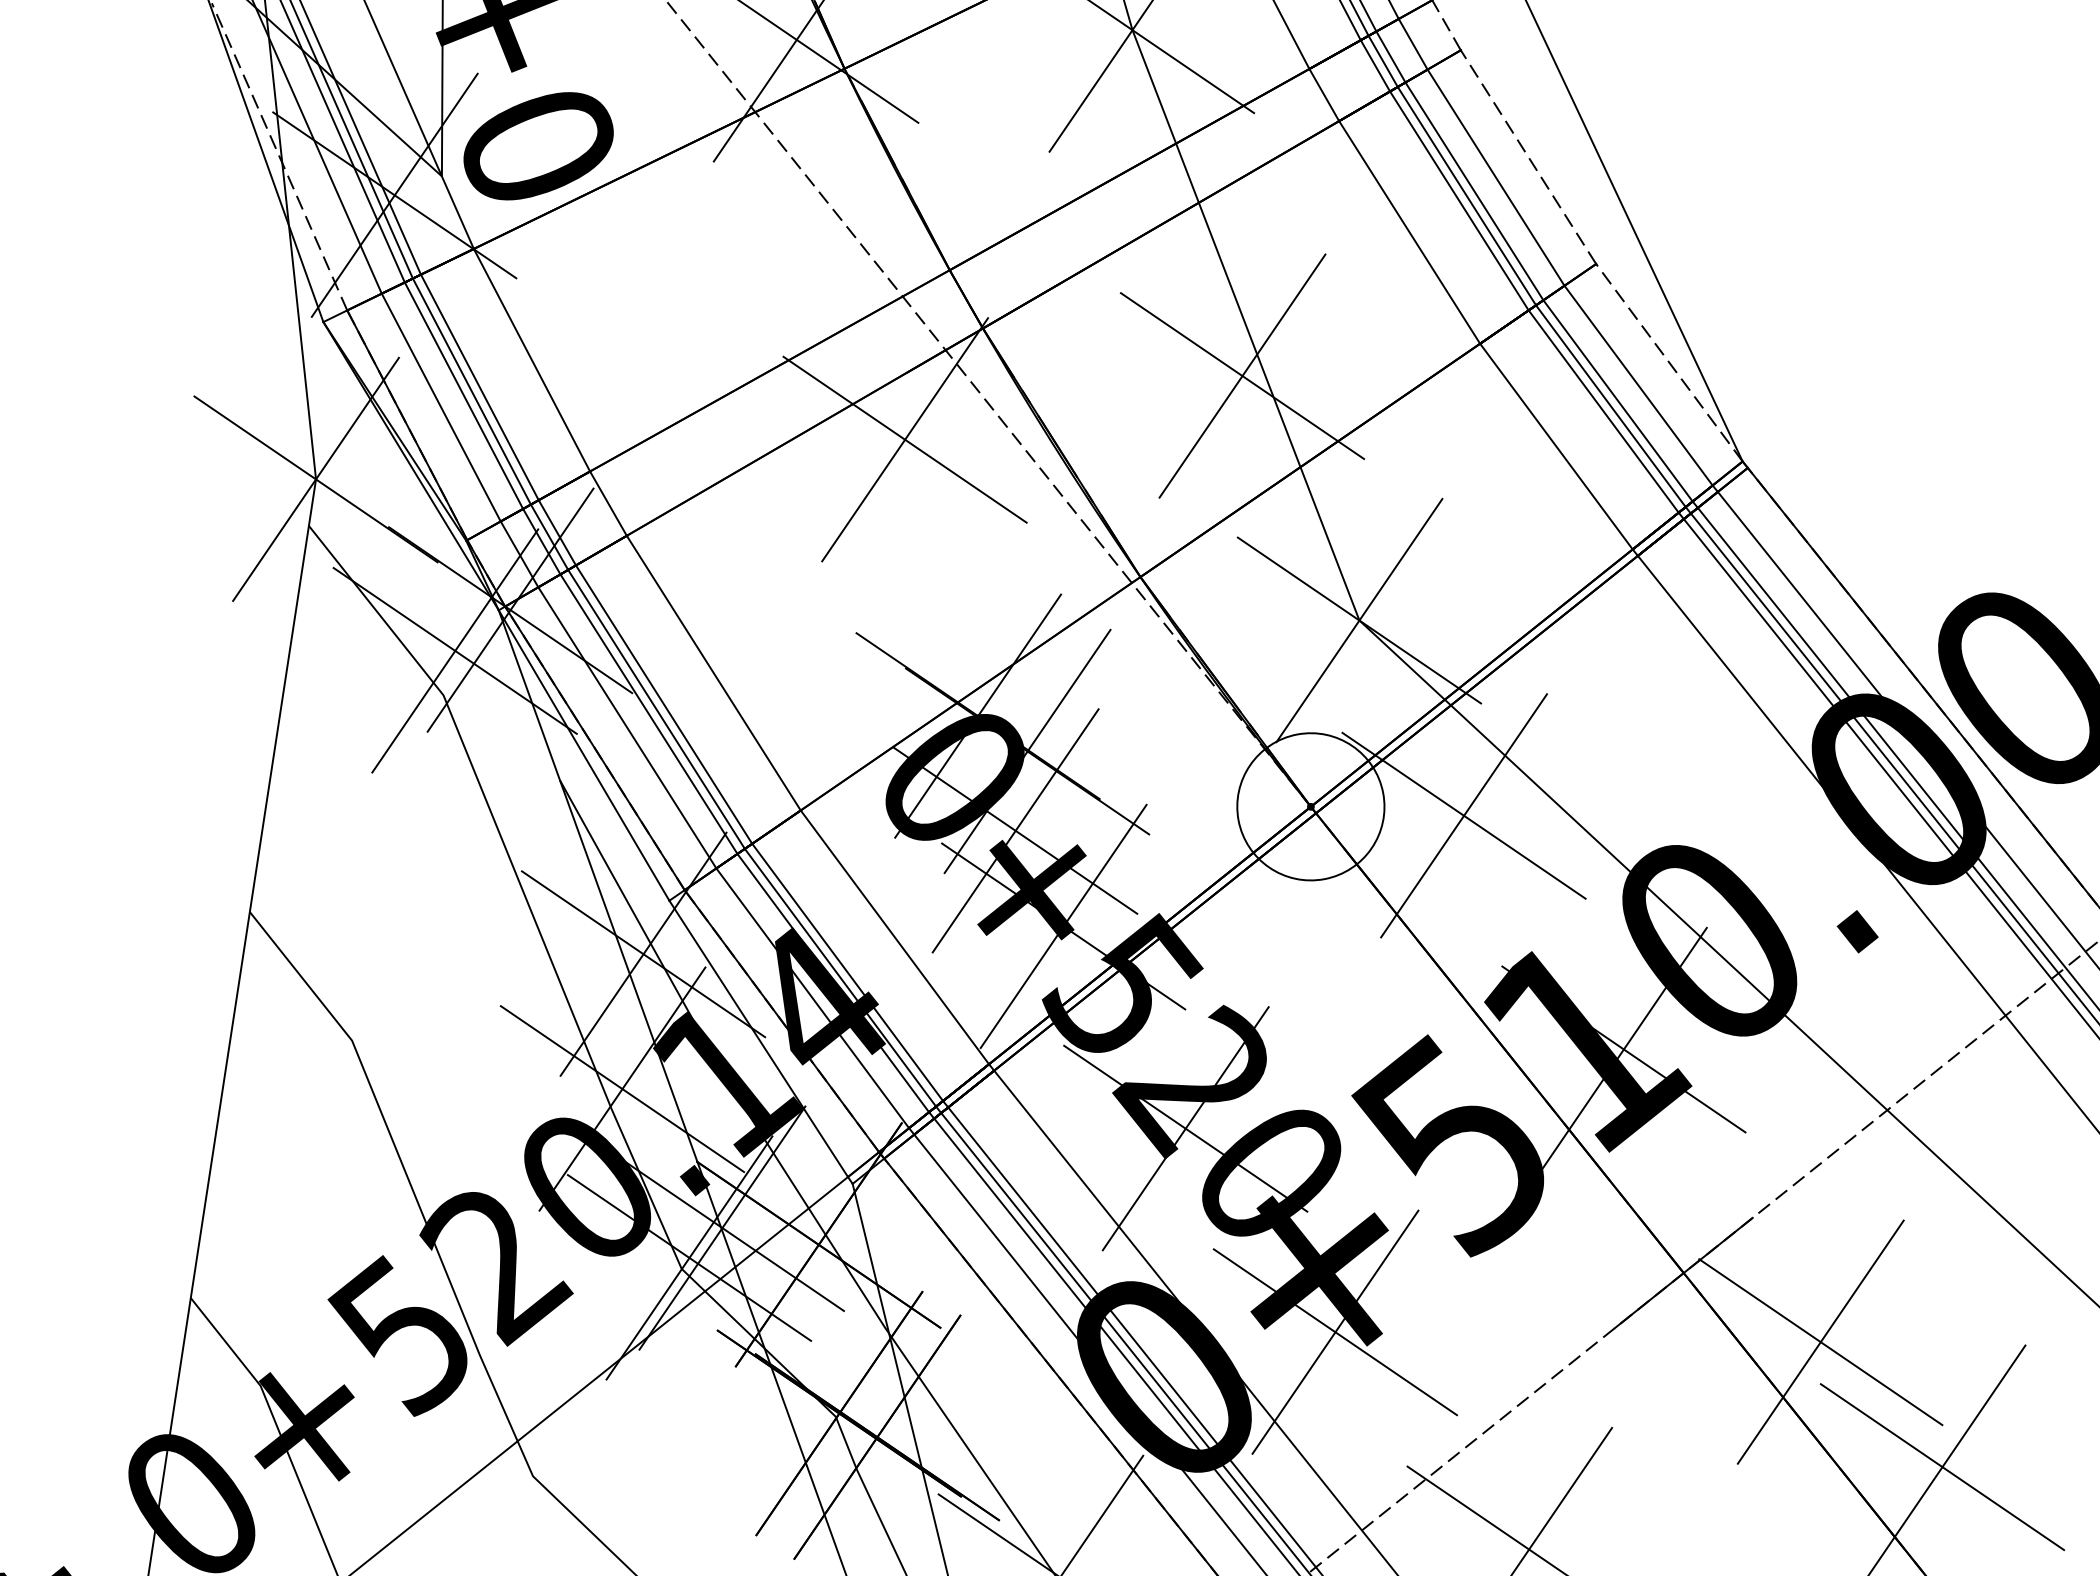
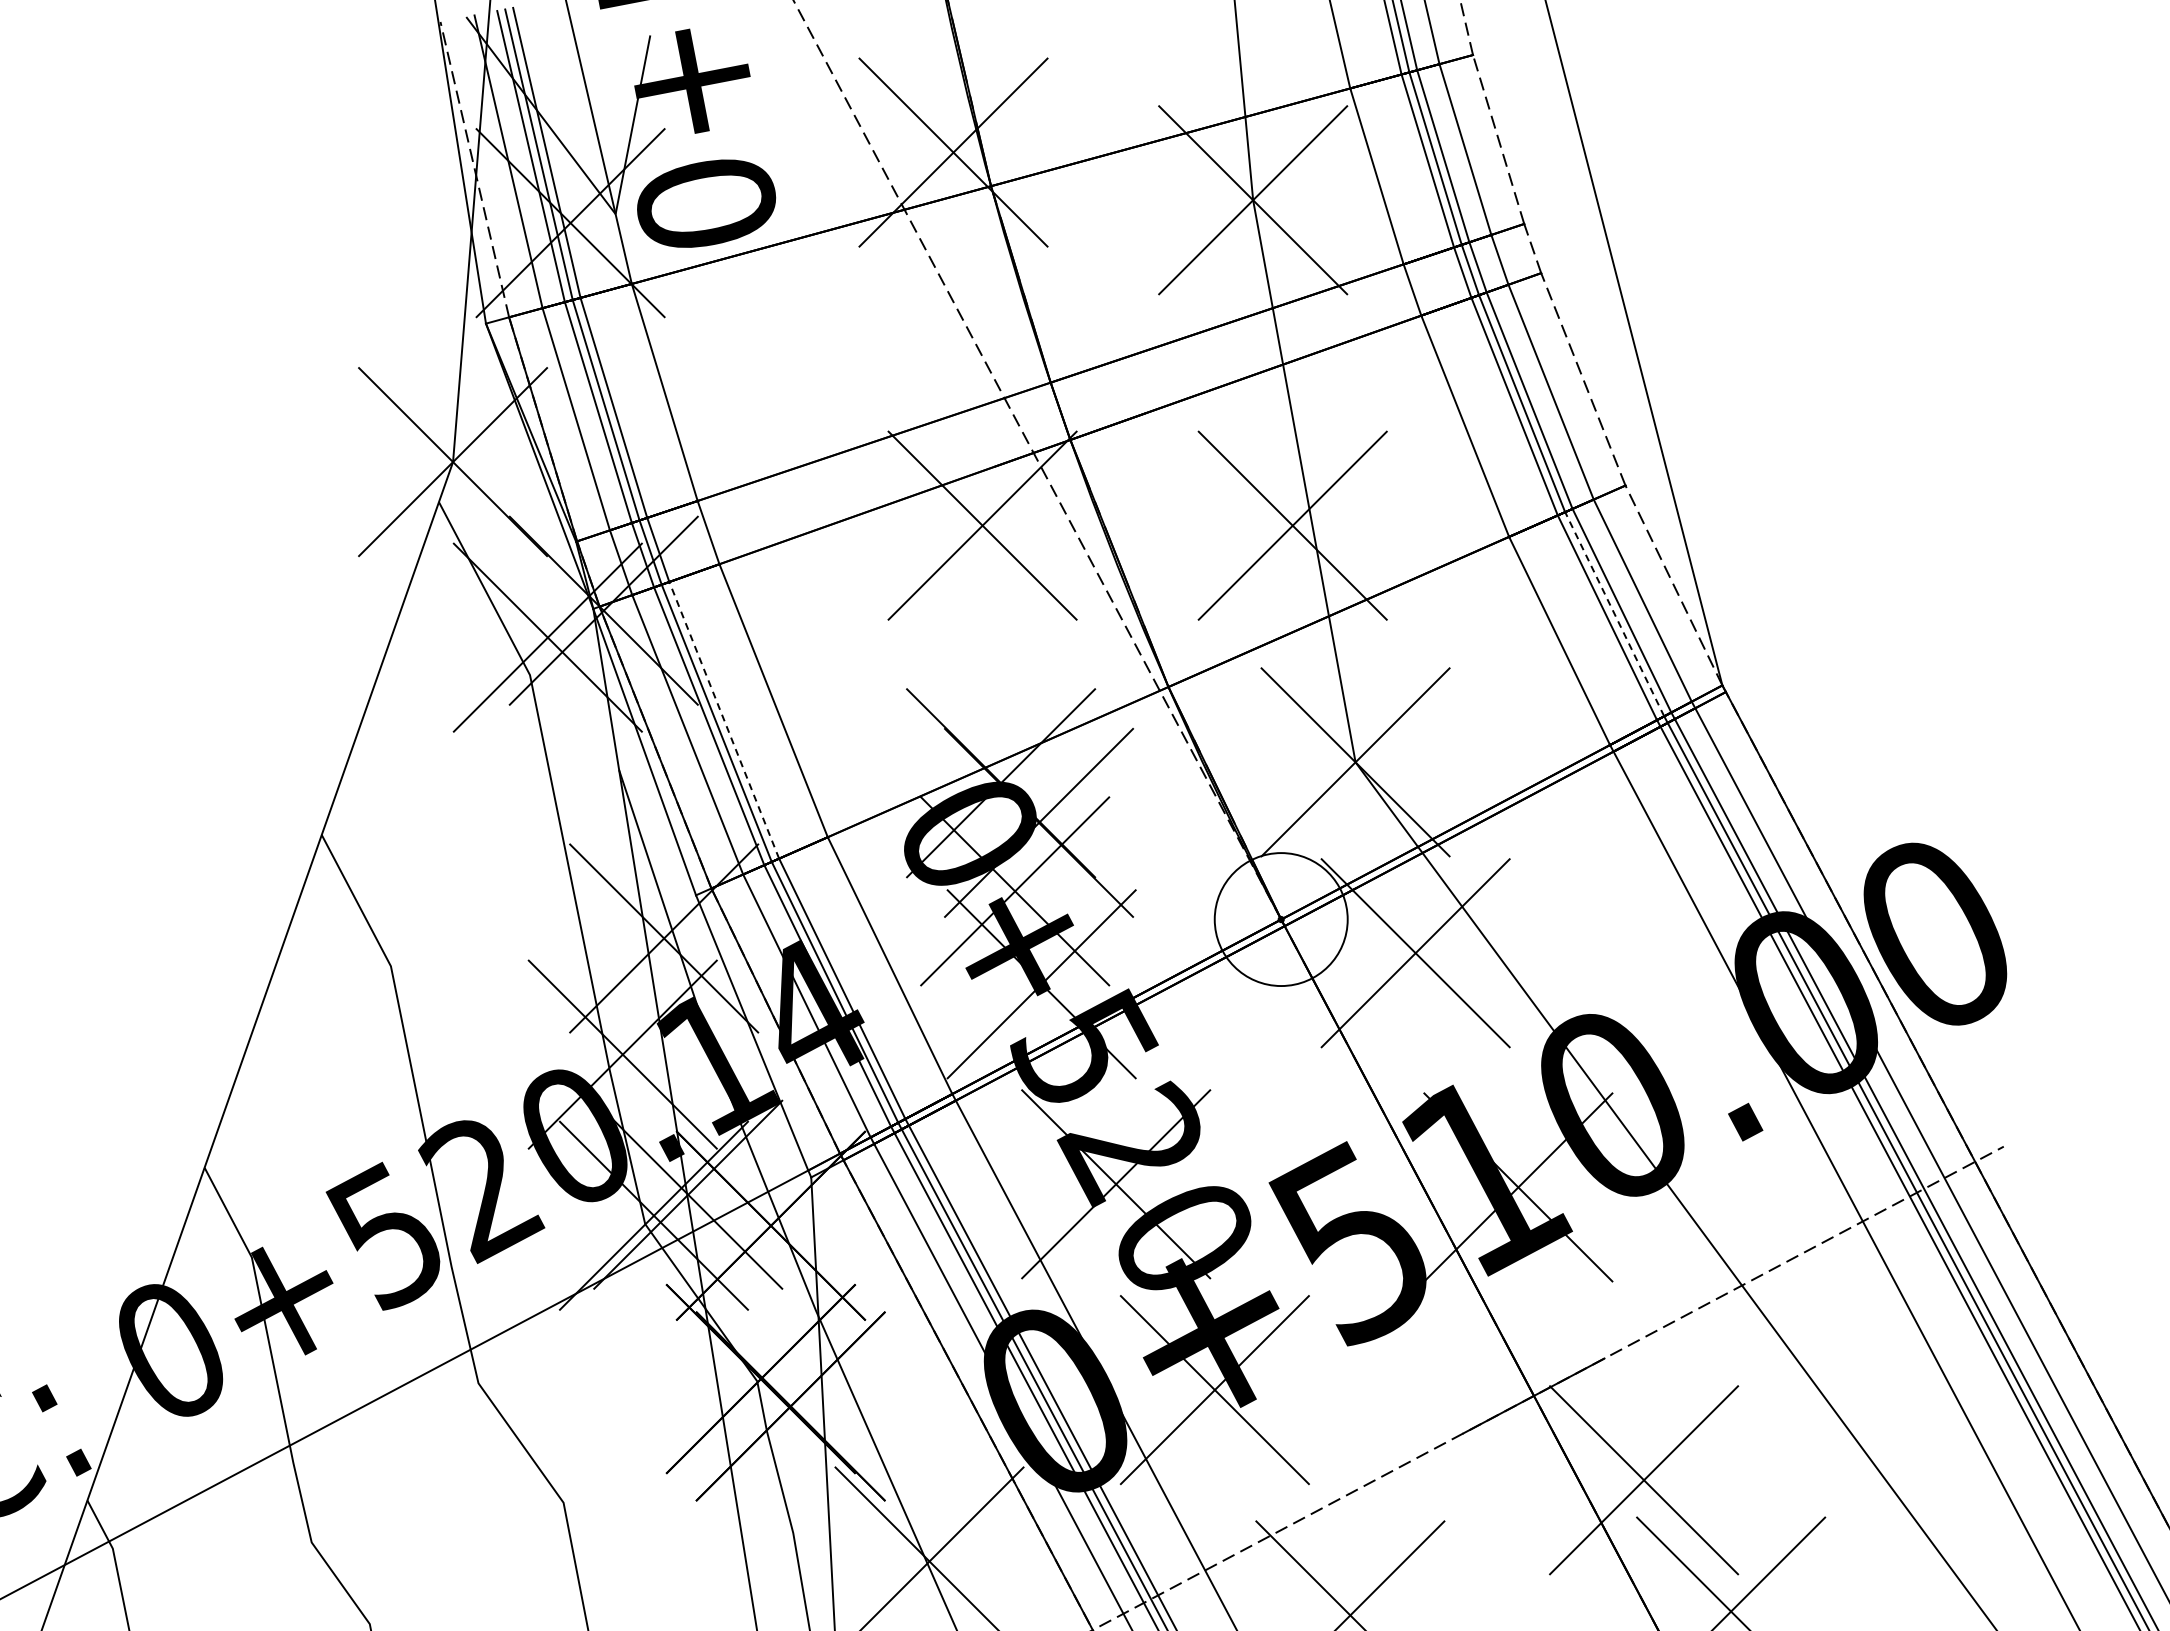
line: (1610, 405) -> (1614, 613), solid -> dashed
line: (664, 704) -> (724, 720), solid -> dashed

